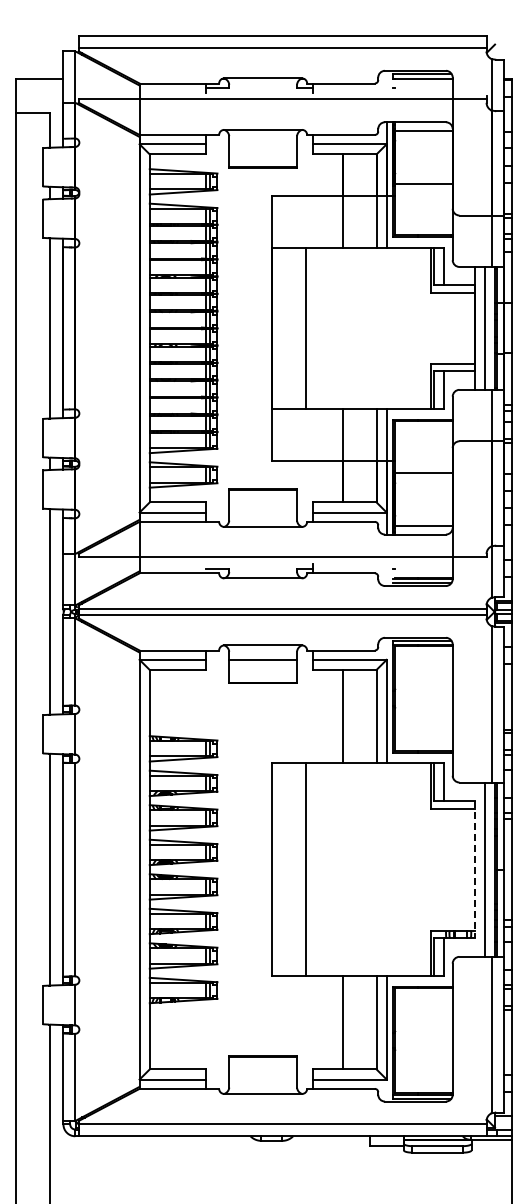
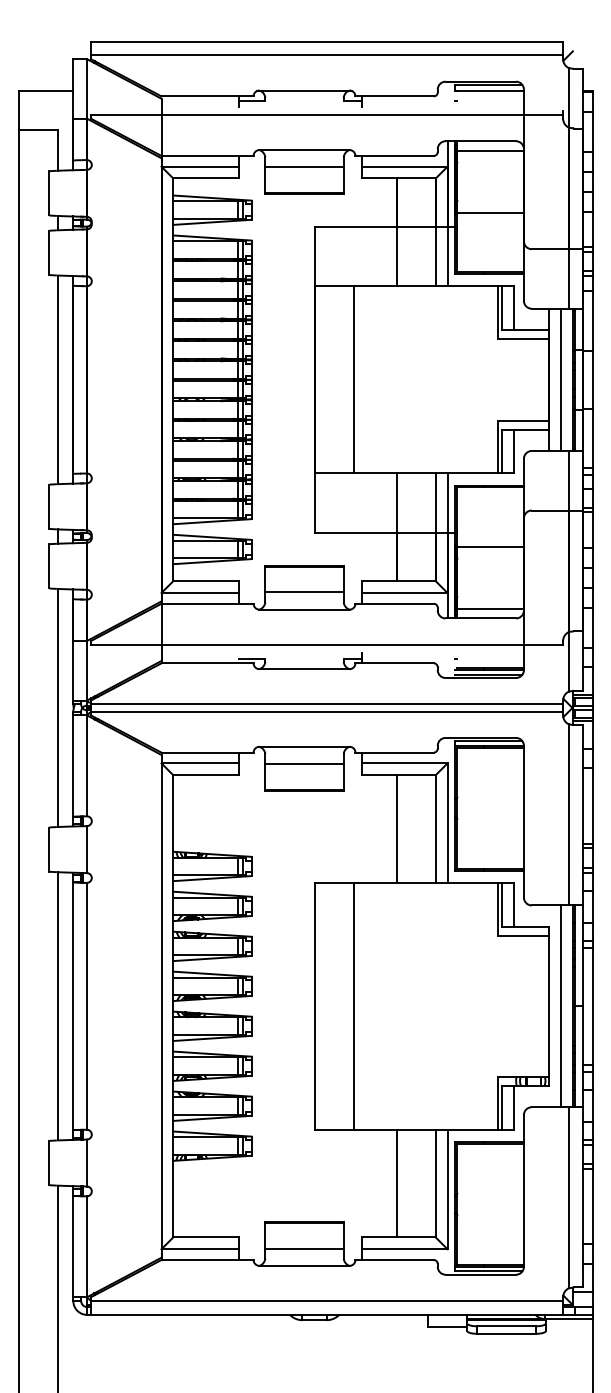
line: (263, 144) -> (304, 166), added
line: (263, 512) -> (304, 592), added
line: (474, 869) -> (549, 1006), dashed -> solid
line: (263, 1079) -> (304, 1249), added

